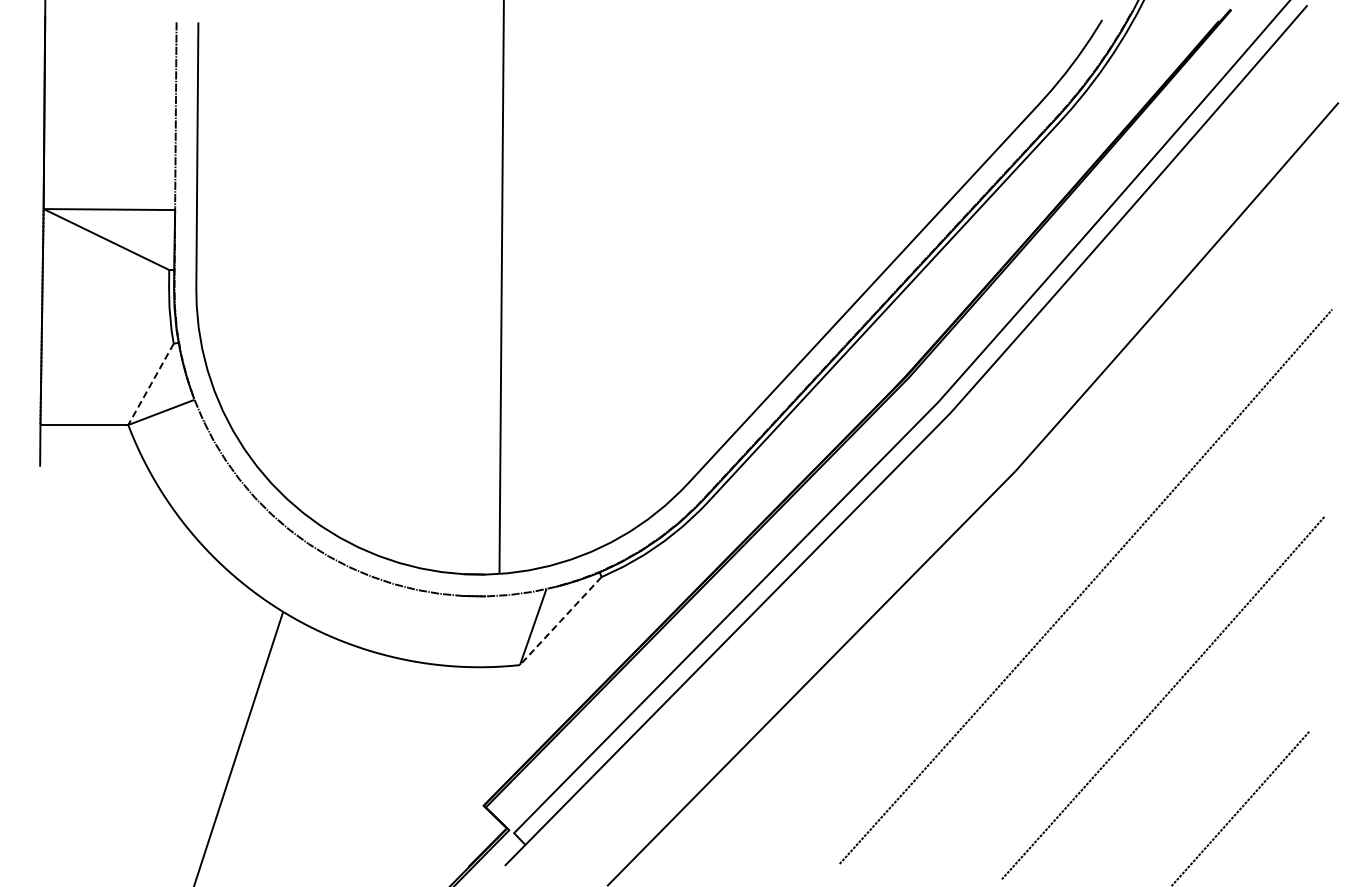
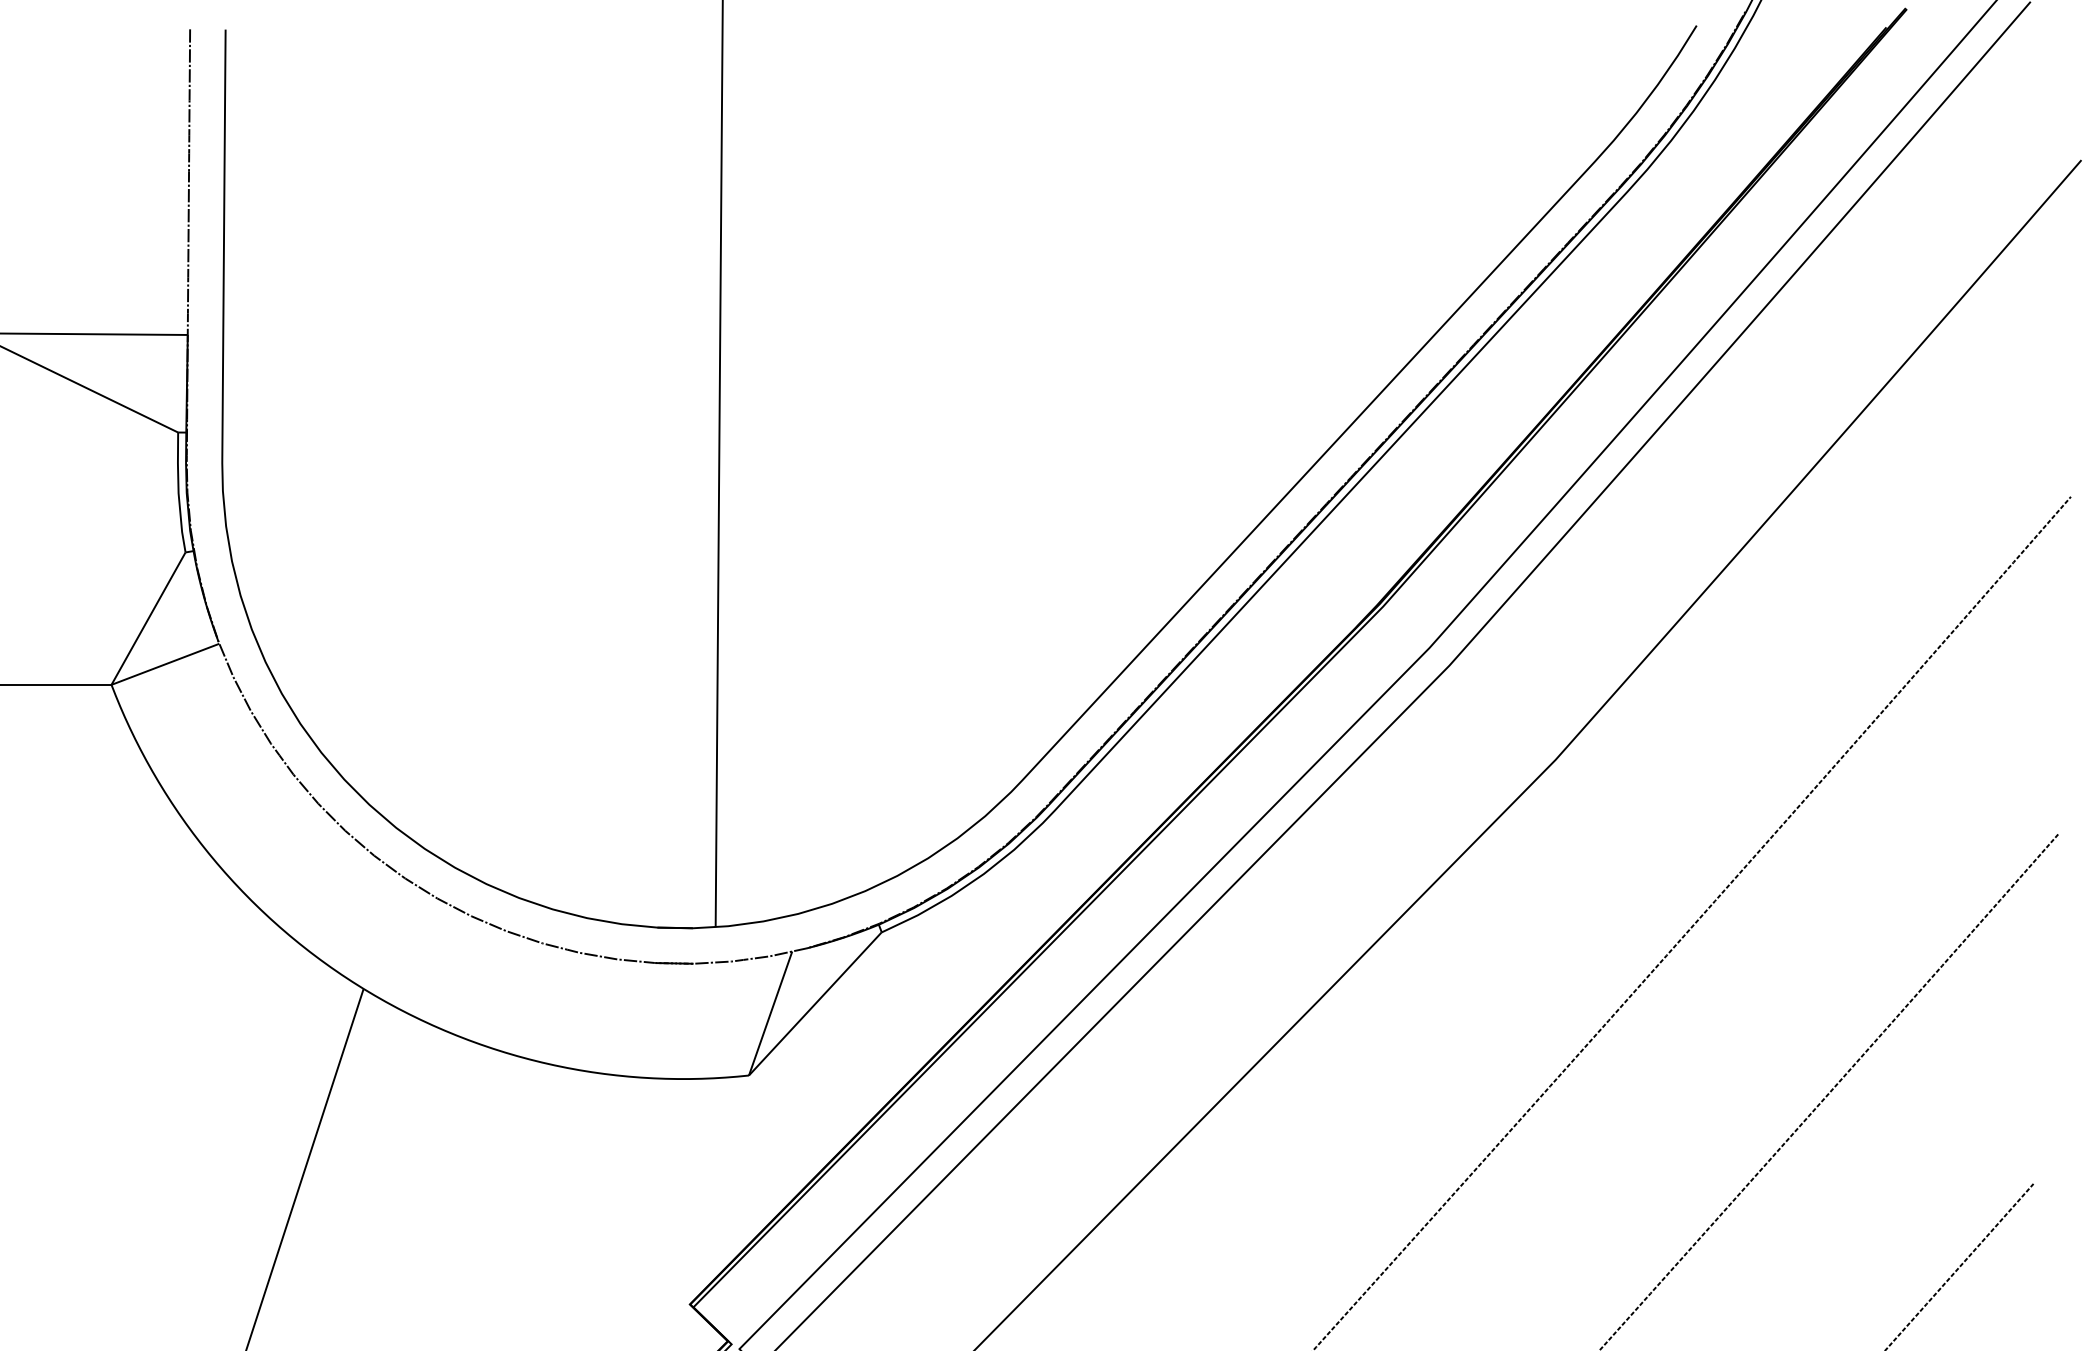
line: (150, 385) -> (147, 620), dashed -> solid
line: (560, 621) -> (814, 1004), dashed -> solid

